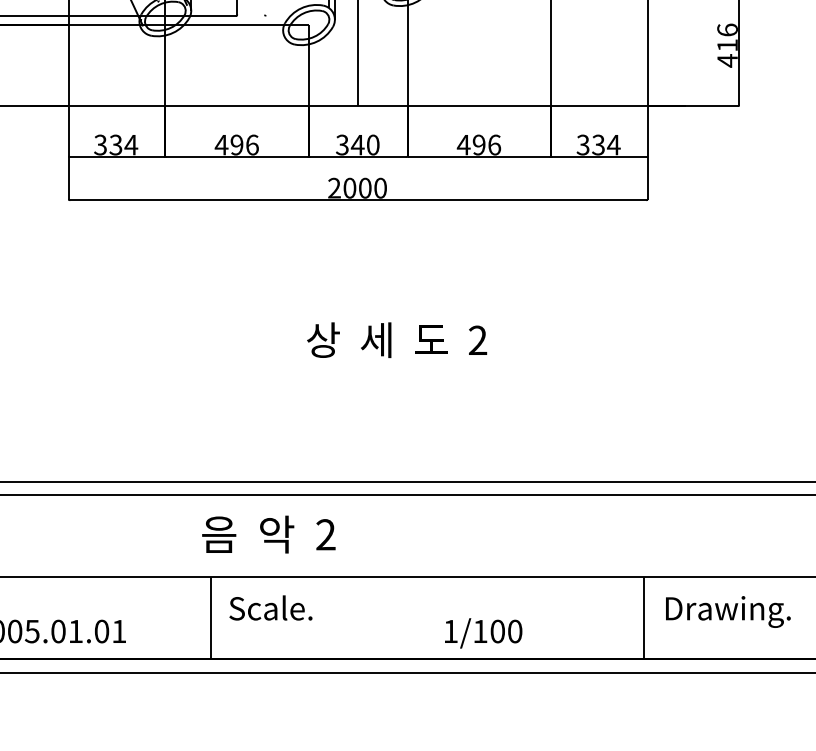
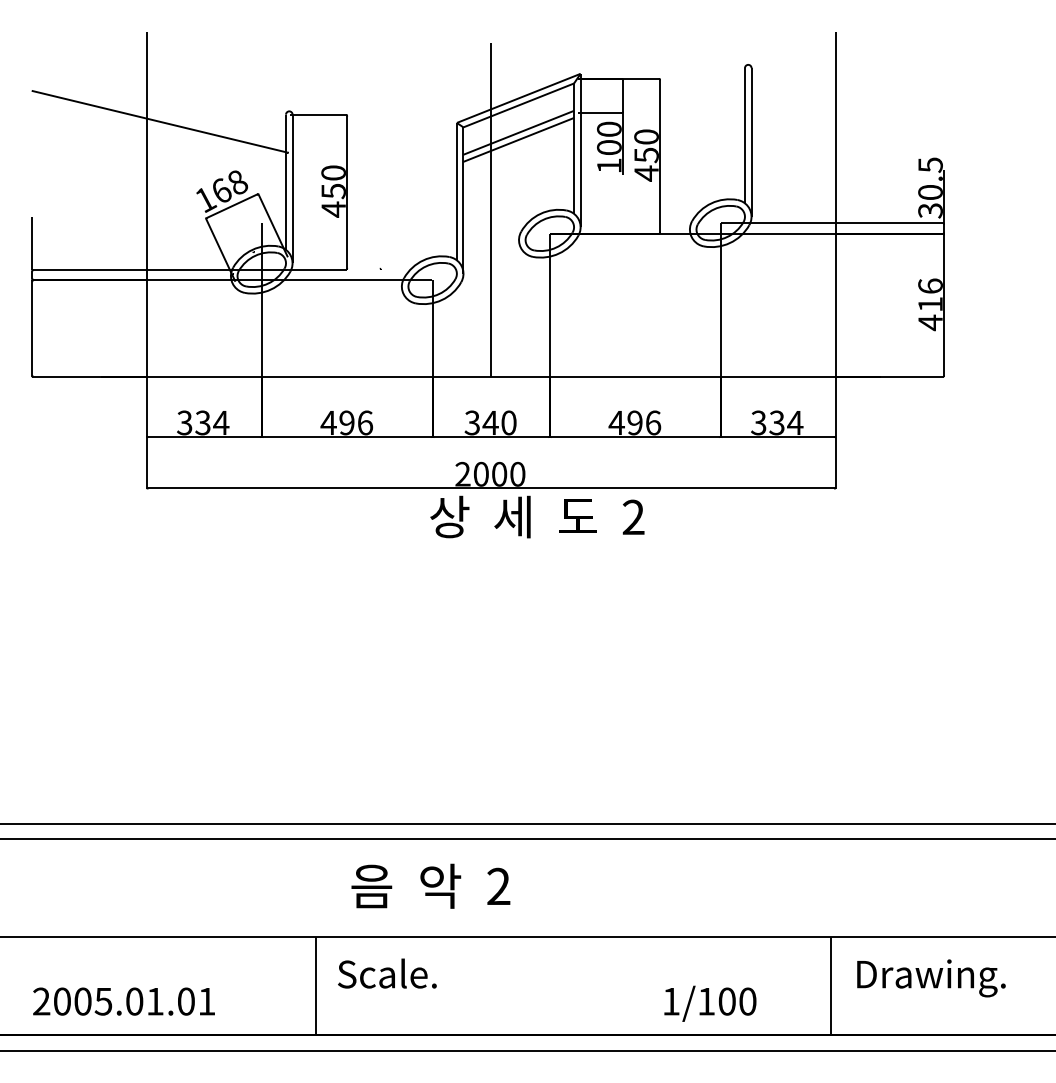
text: (397, 339) -> (537, 516), moved
text: (268, 533) -> (430, 885), moved
text: (483, 633) -> (710, 1003), moved

